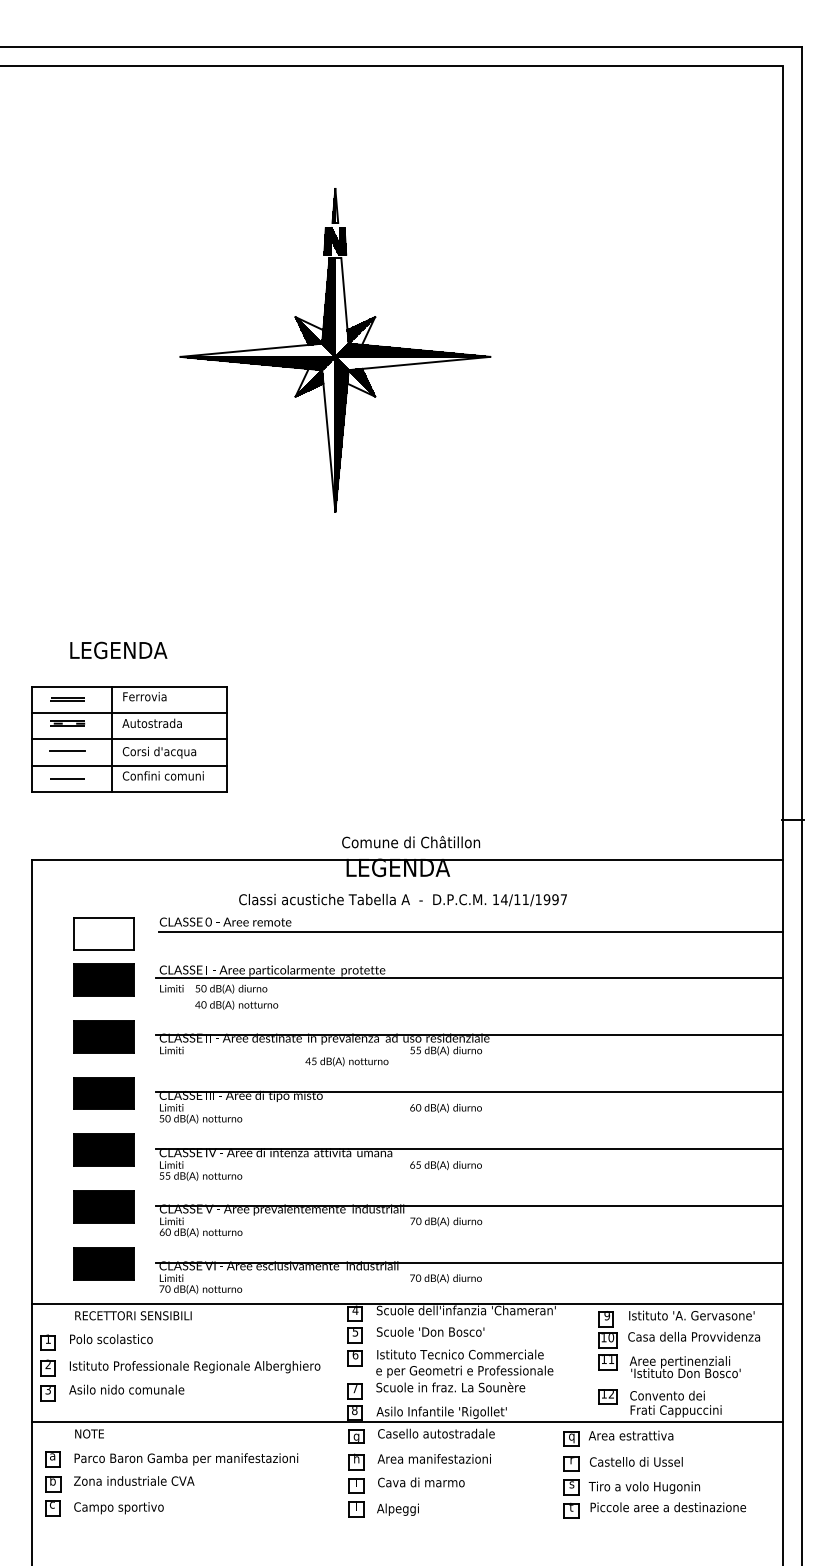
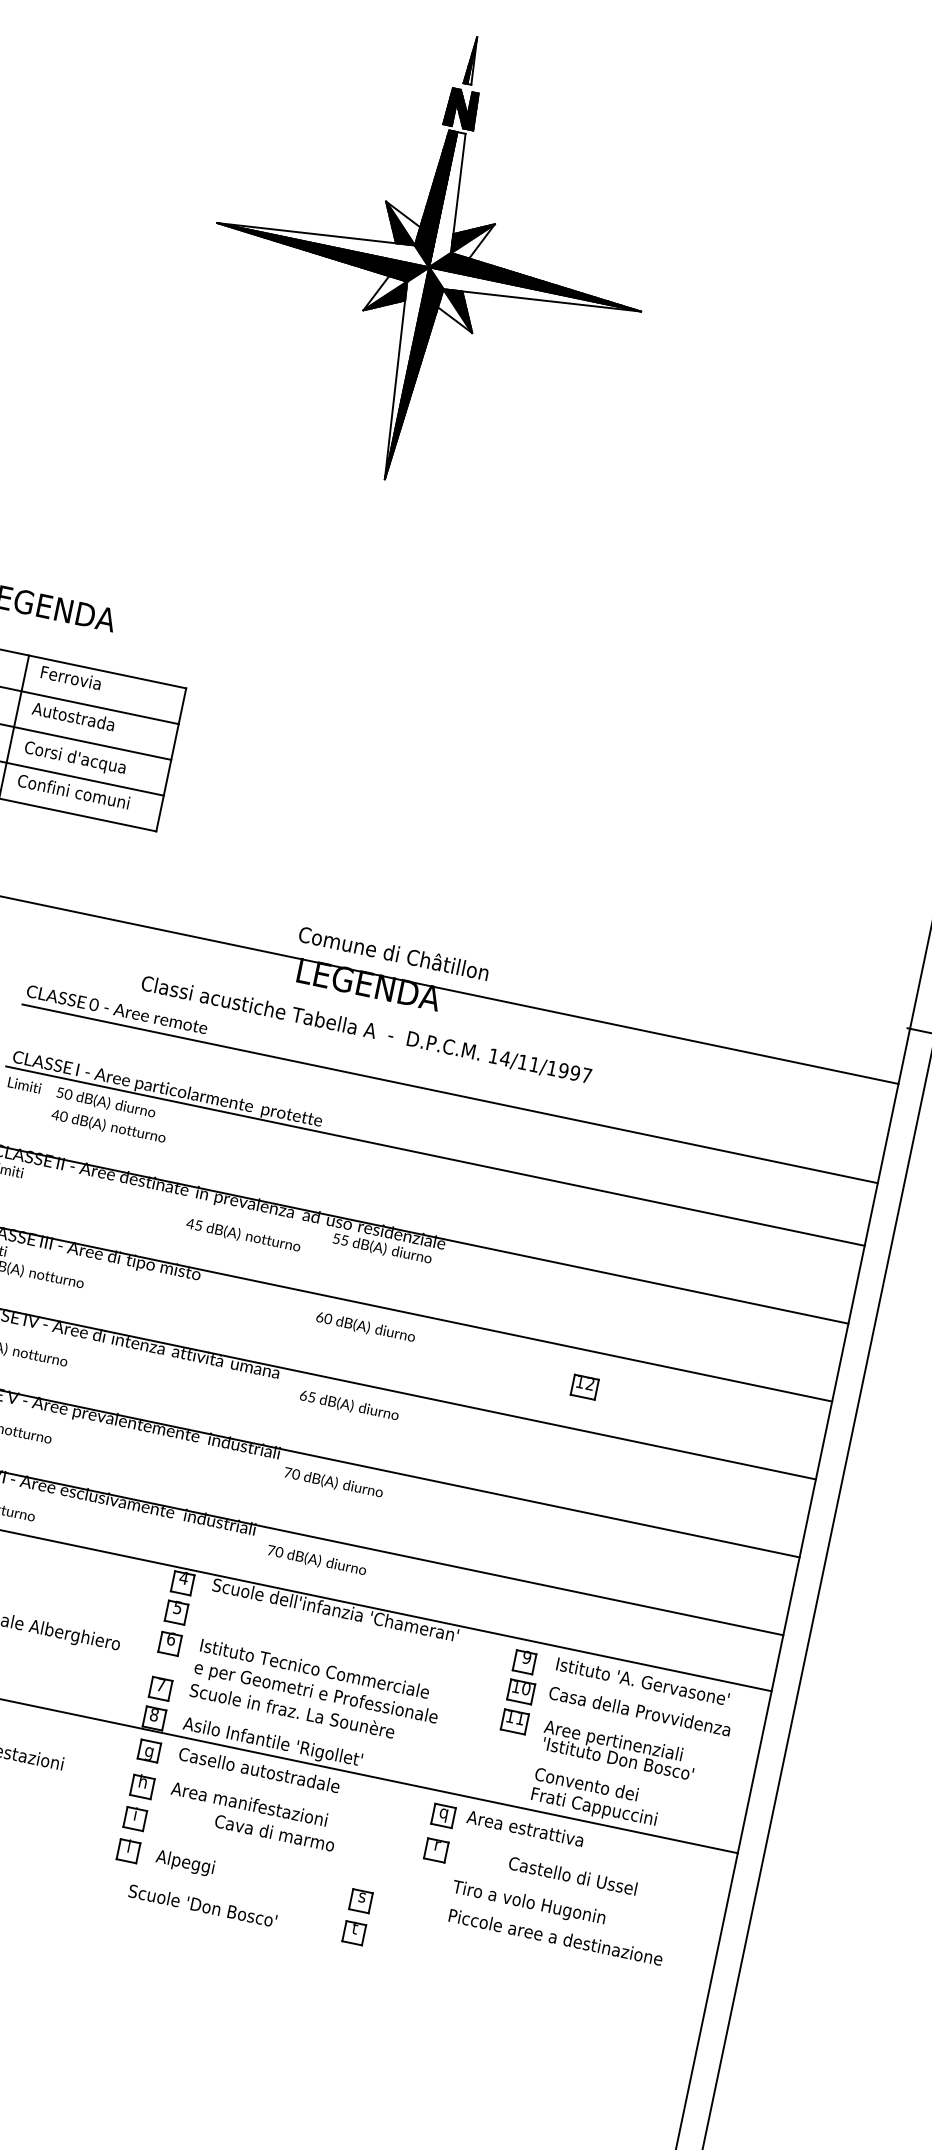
text: (430, 1331) -> (202, 1905), moved
part: (607, 1396) -> (584, 1386), moved
text: (636, 1461) -> (573, 1875), moved
text: (421, 1482) -> (275, 1833), moved
part: (571, 1498) -> (357, 1916), moved

